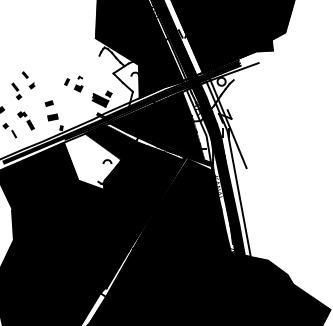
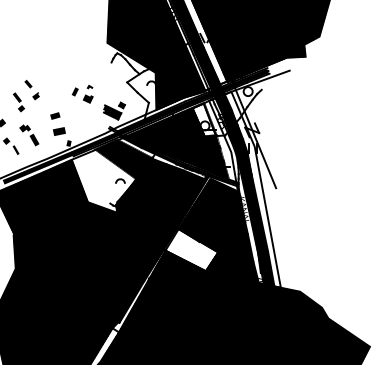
hatch: (181, 106) -> (203, 119), removed
hatch: (170, 223) -> (191, 250), removed

